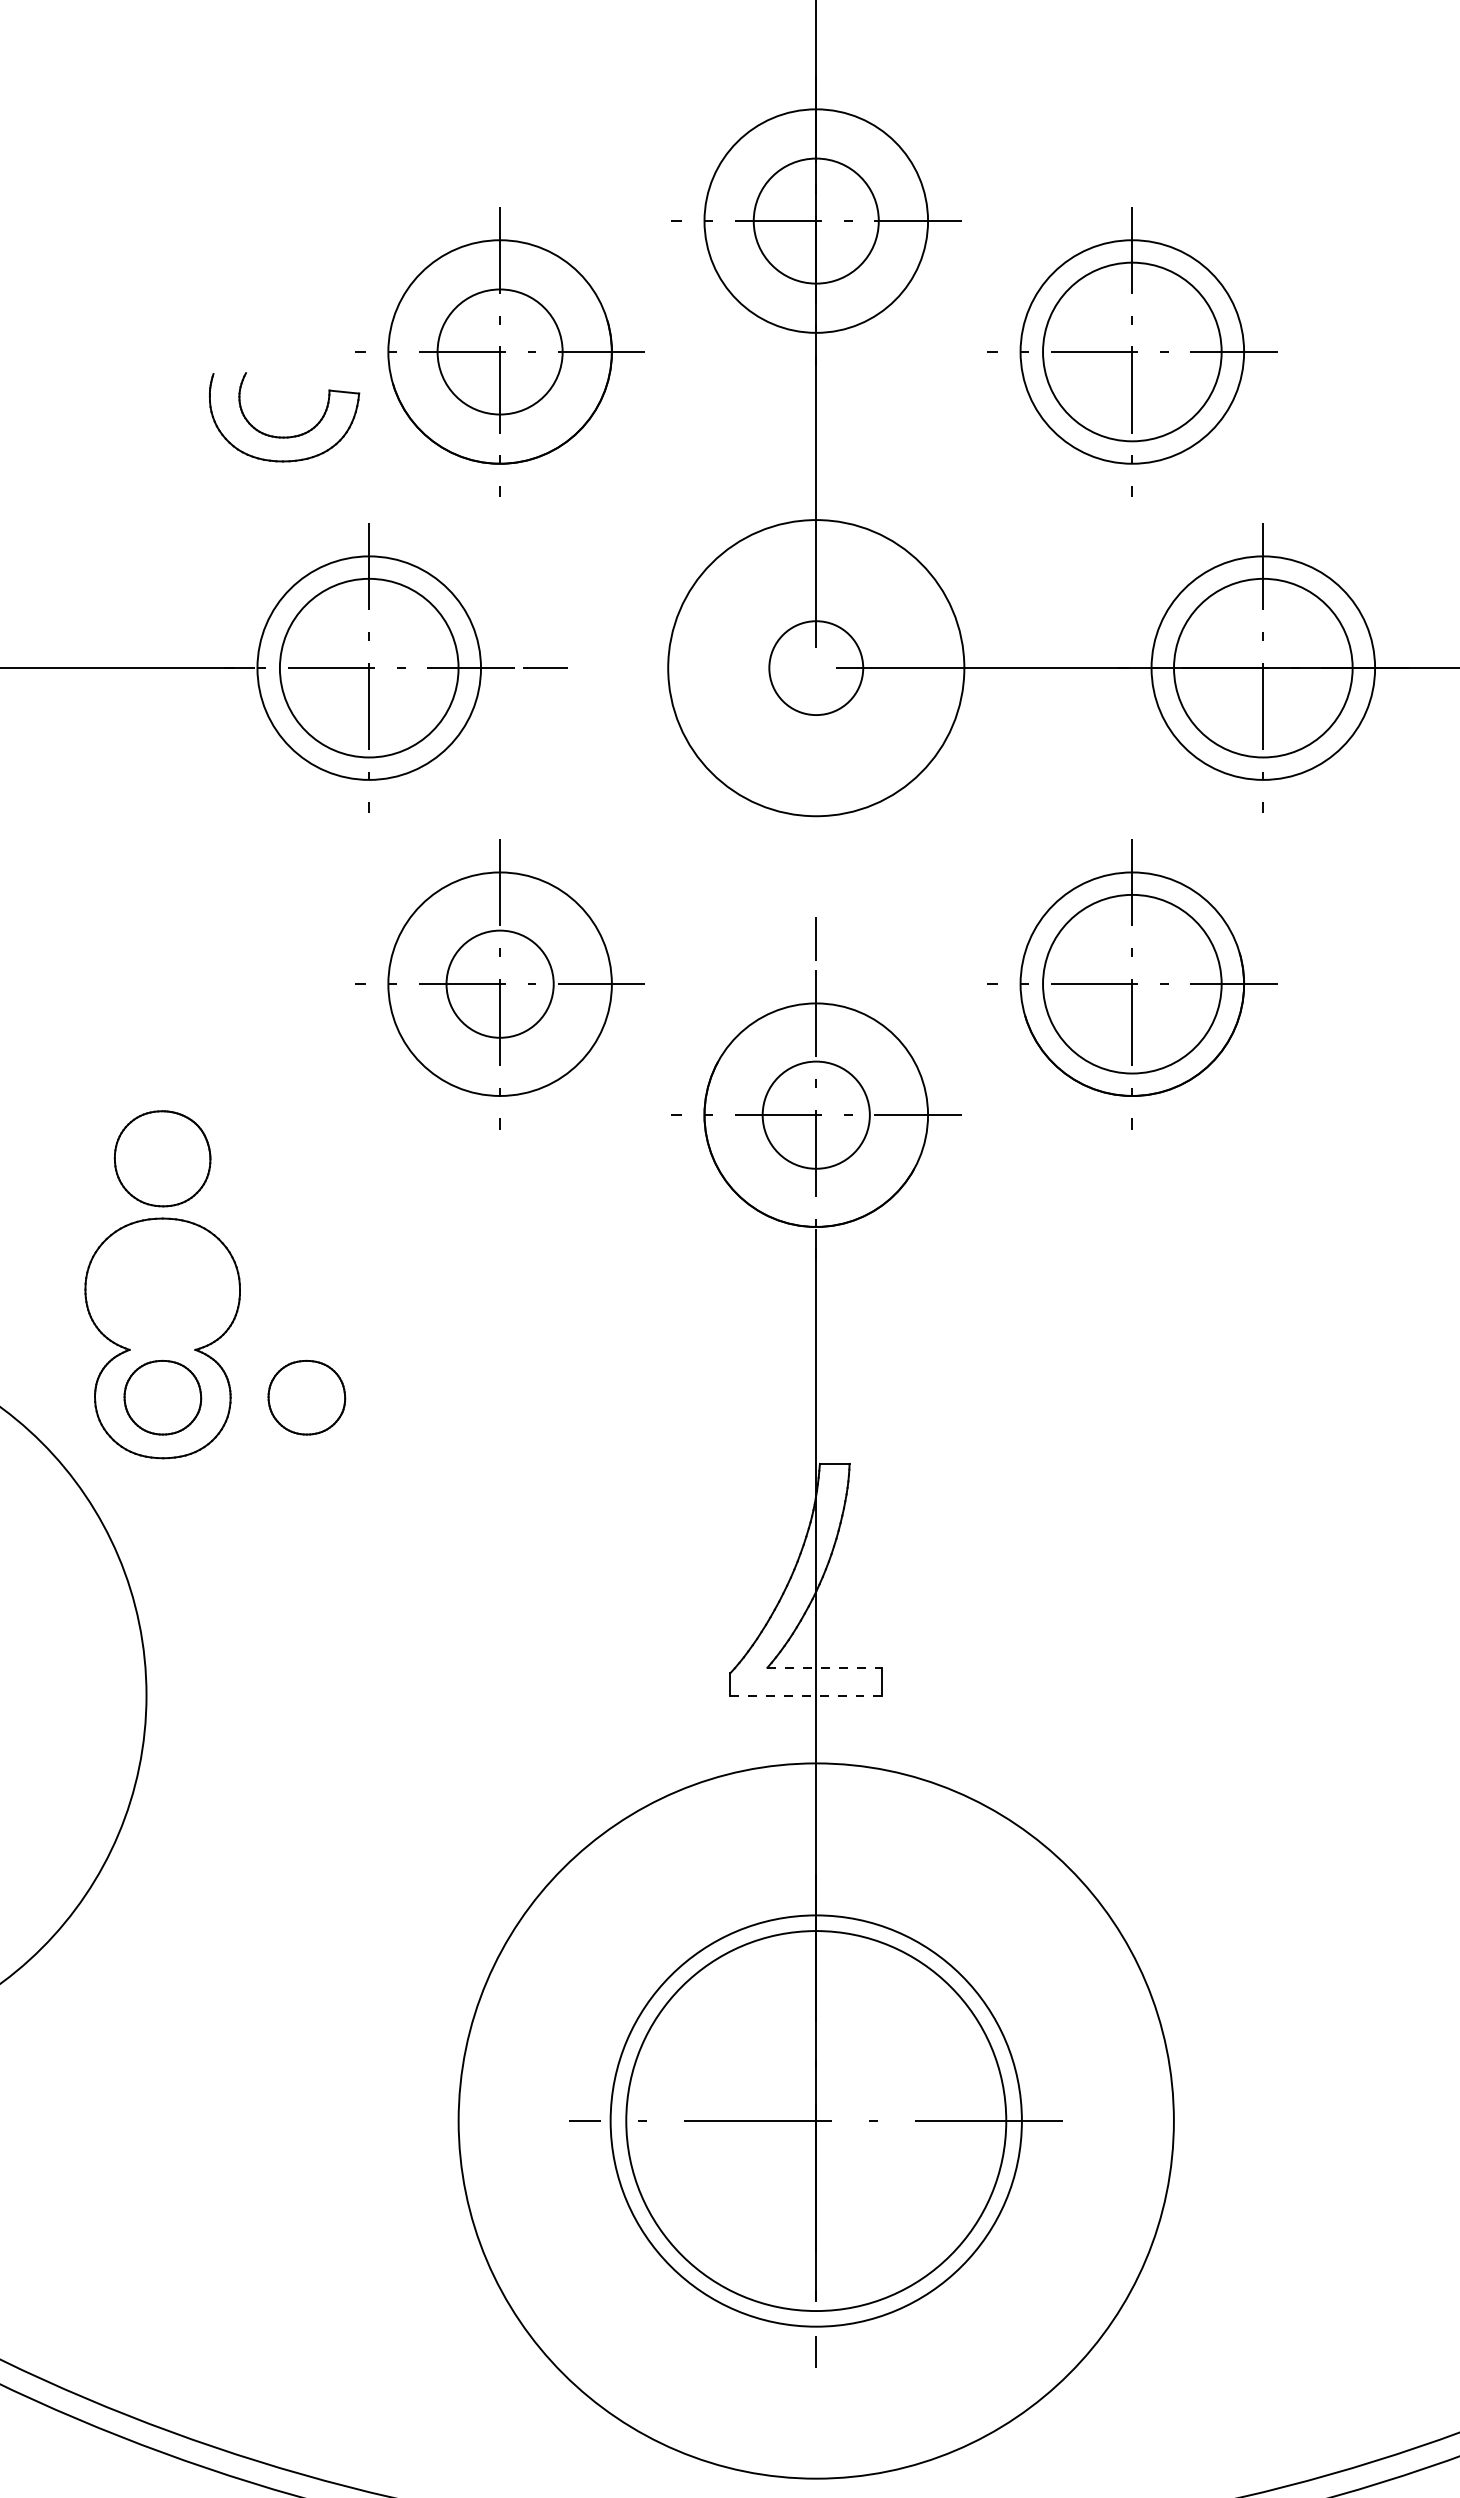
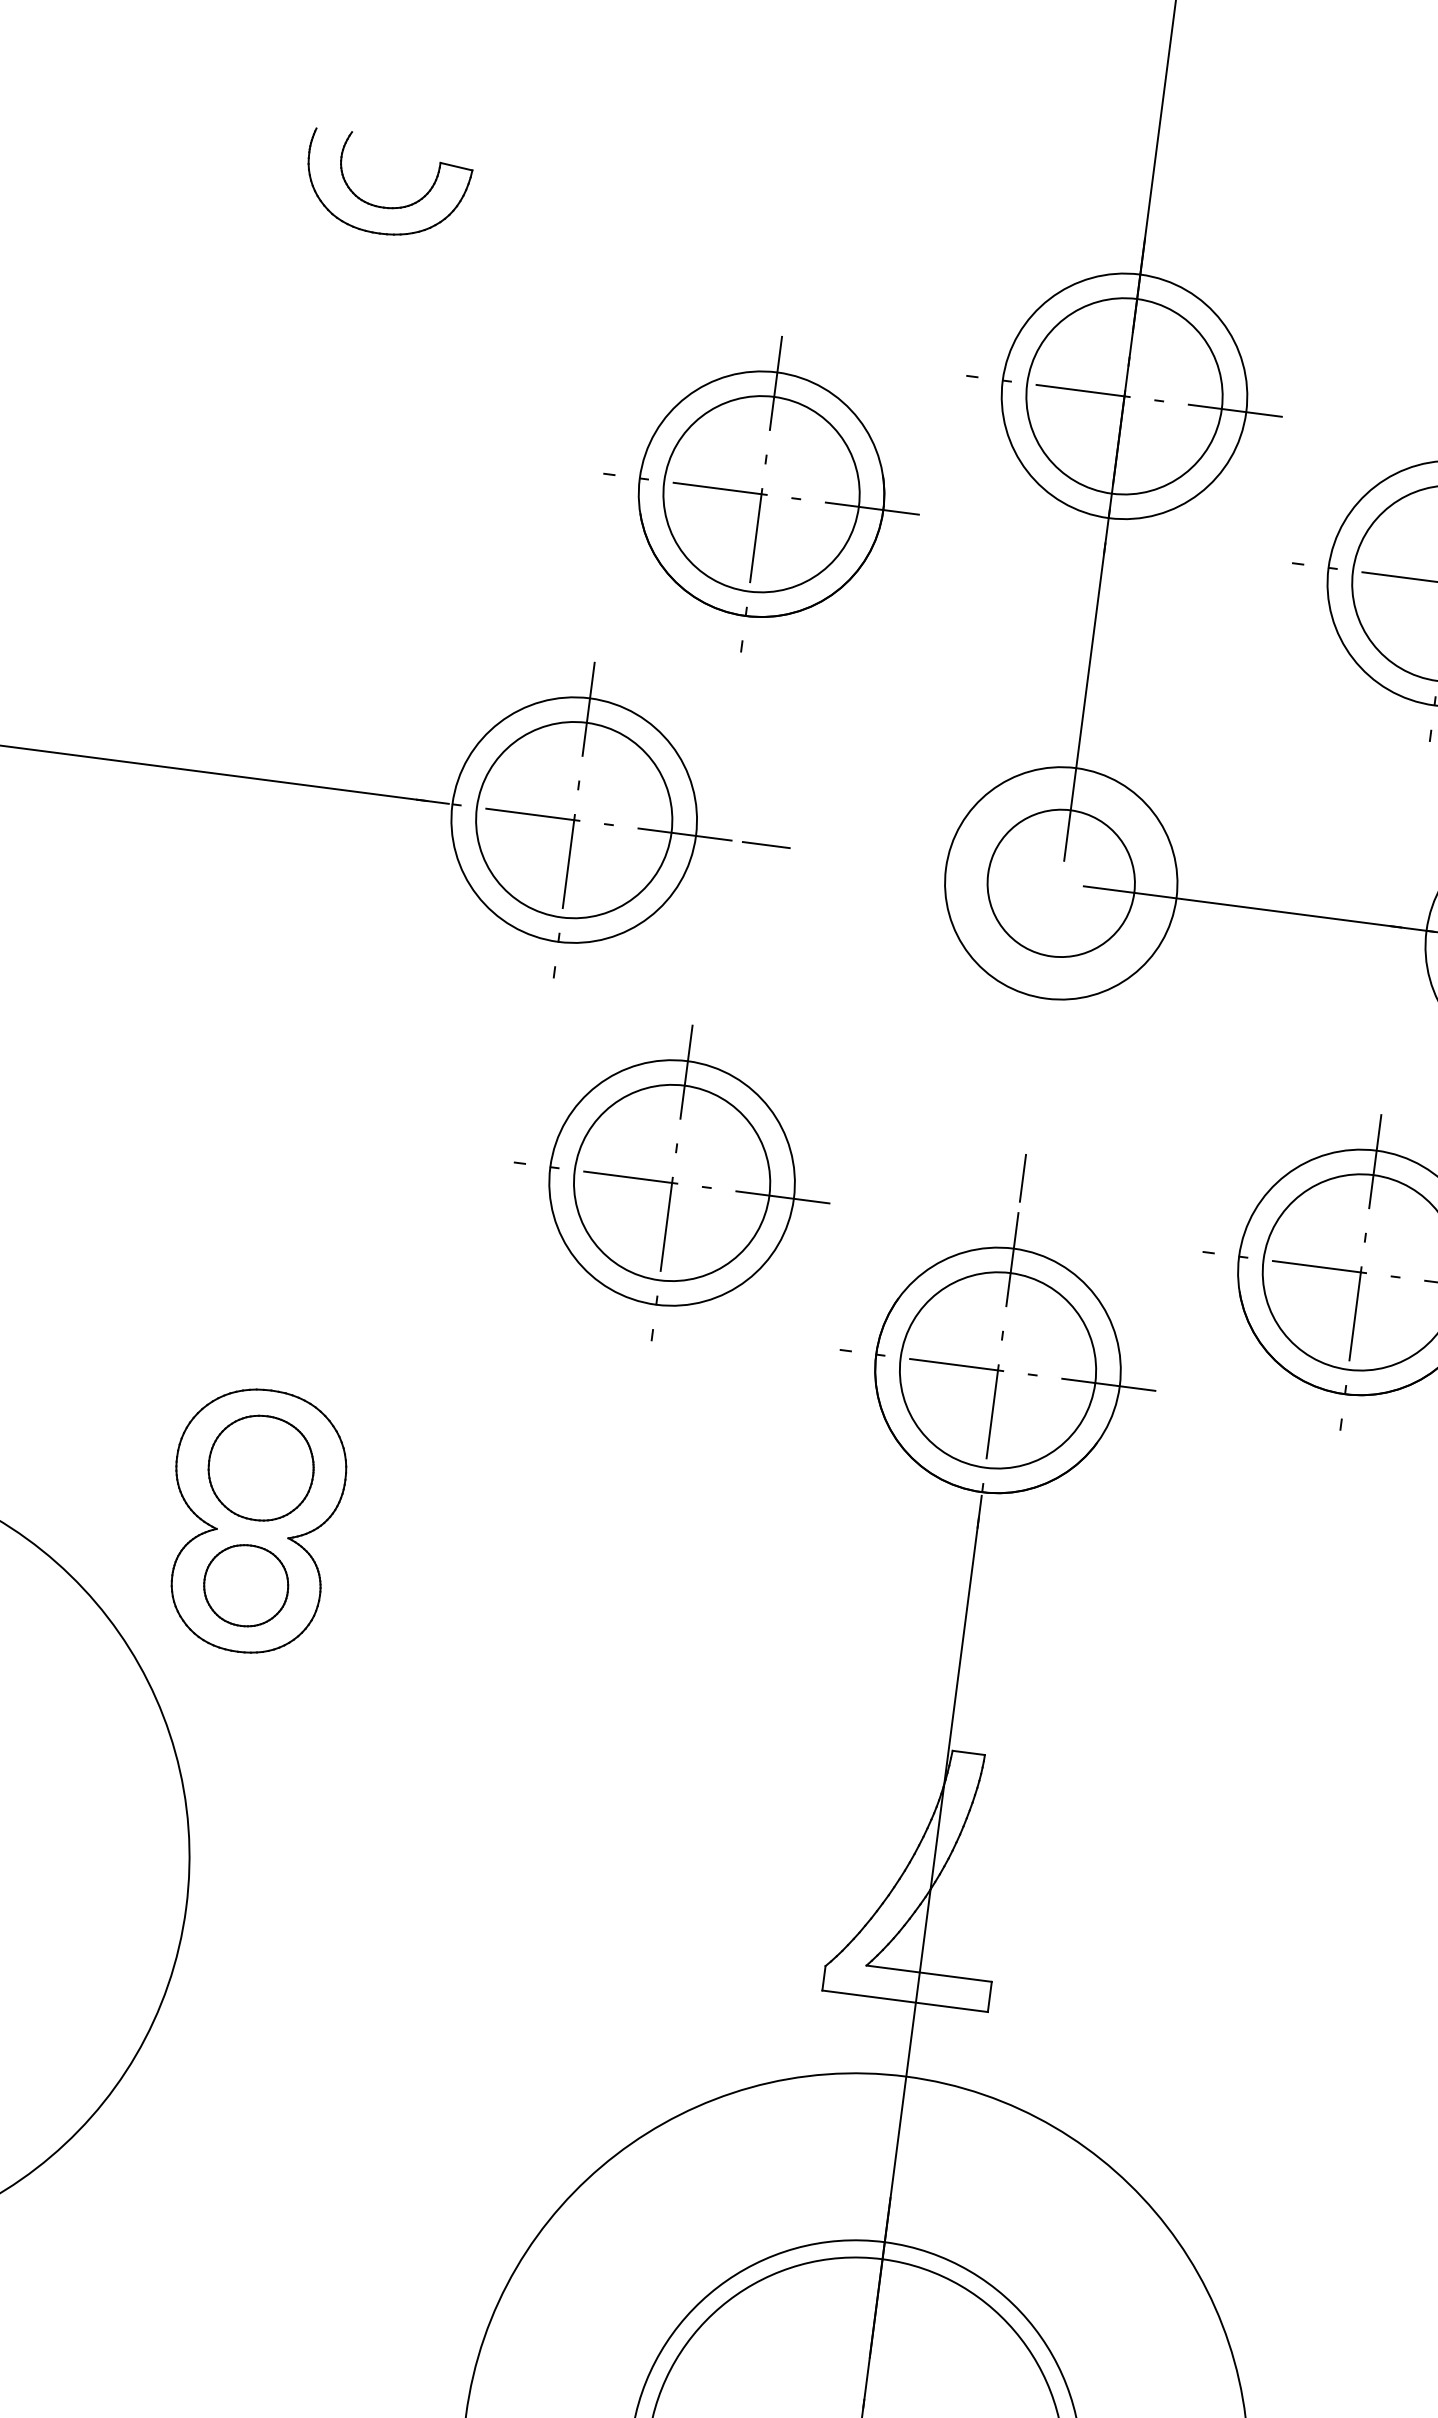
circle: (815, 220) -> (1123, 395), size x1.43
circle: (499, 351) -> (760, 493), size x1.43
part: (284, 436) -> (385, 206), moved
circle: (816, 667) -> (1061, 882), size x0.71
circle: (816, 668) -> (1061, 883), size x1.43
circle: (499, 983) -> (671, 1182), size x1.67
circle: (815, 1114) -> (997, 1369), size x1.67
part: (162, 1158) -> (261, 1467), moved
part: (306, 1397) -> (402, 1605), removed
line: (825, 1667) -> (929, 1973), dashed -> solid
line: (806, 1695) -> (905, 2001), dashed -> solid

